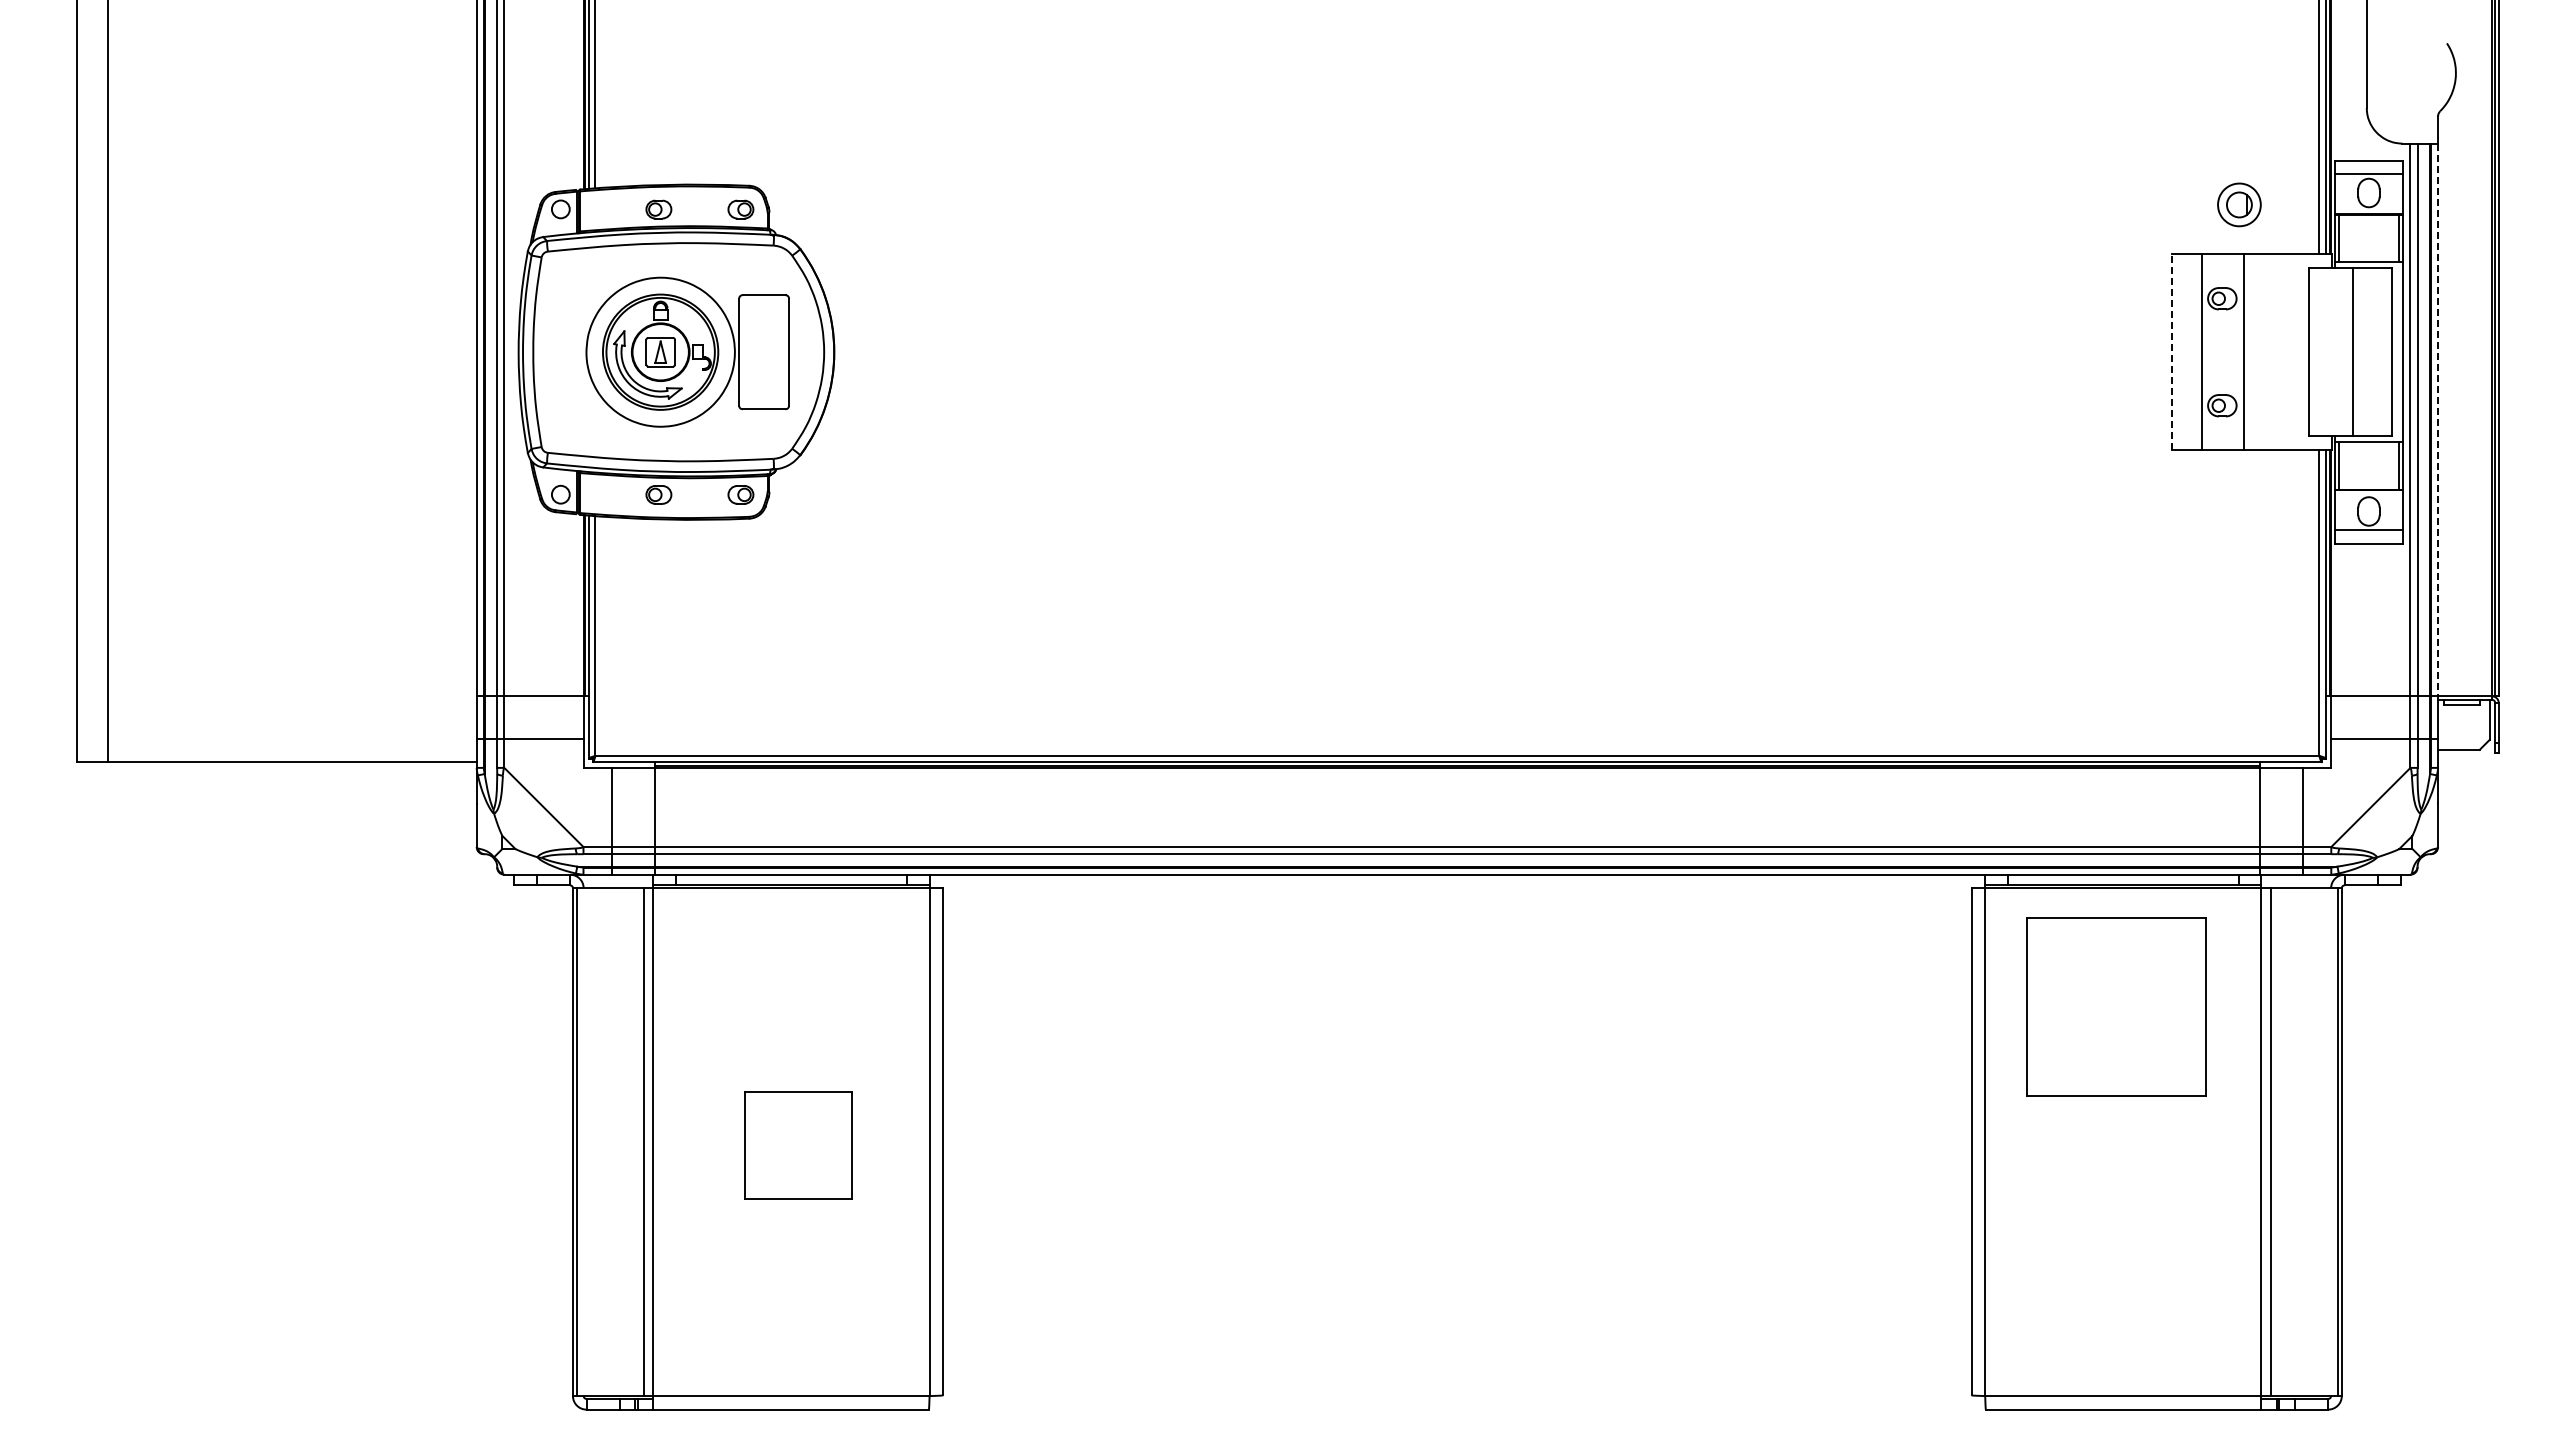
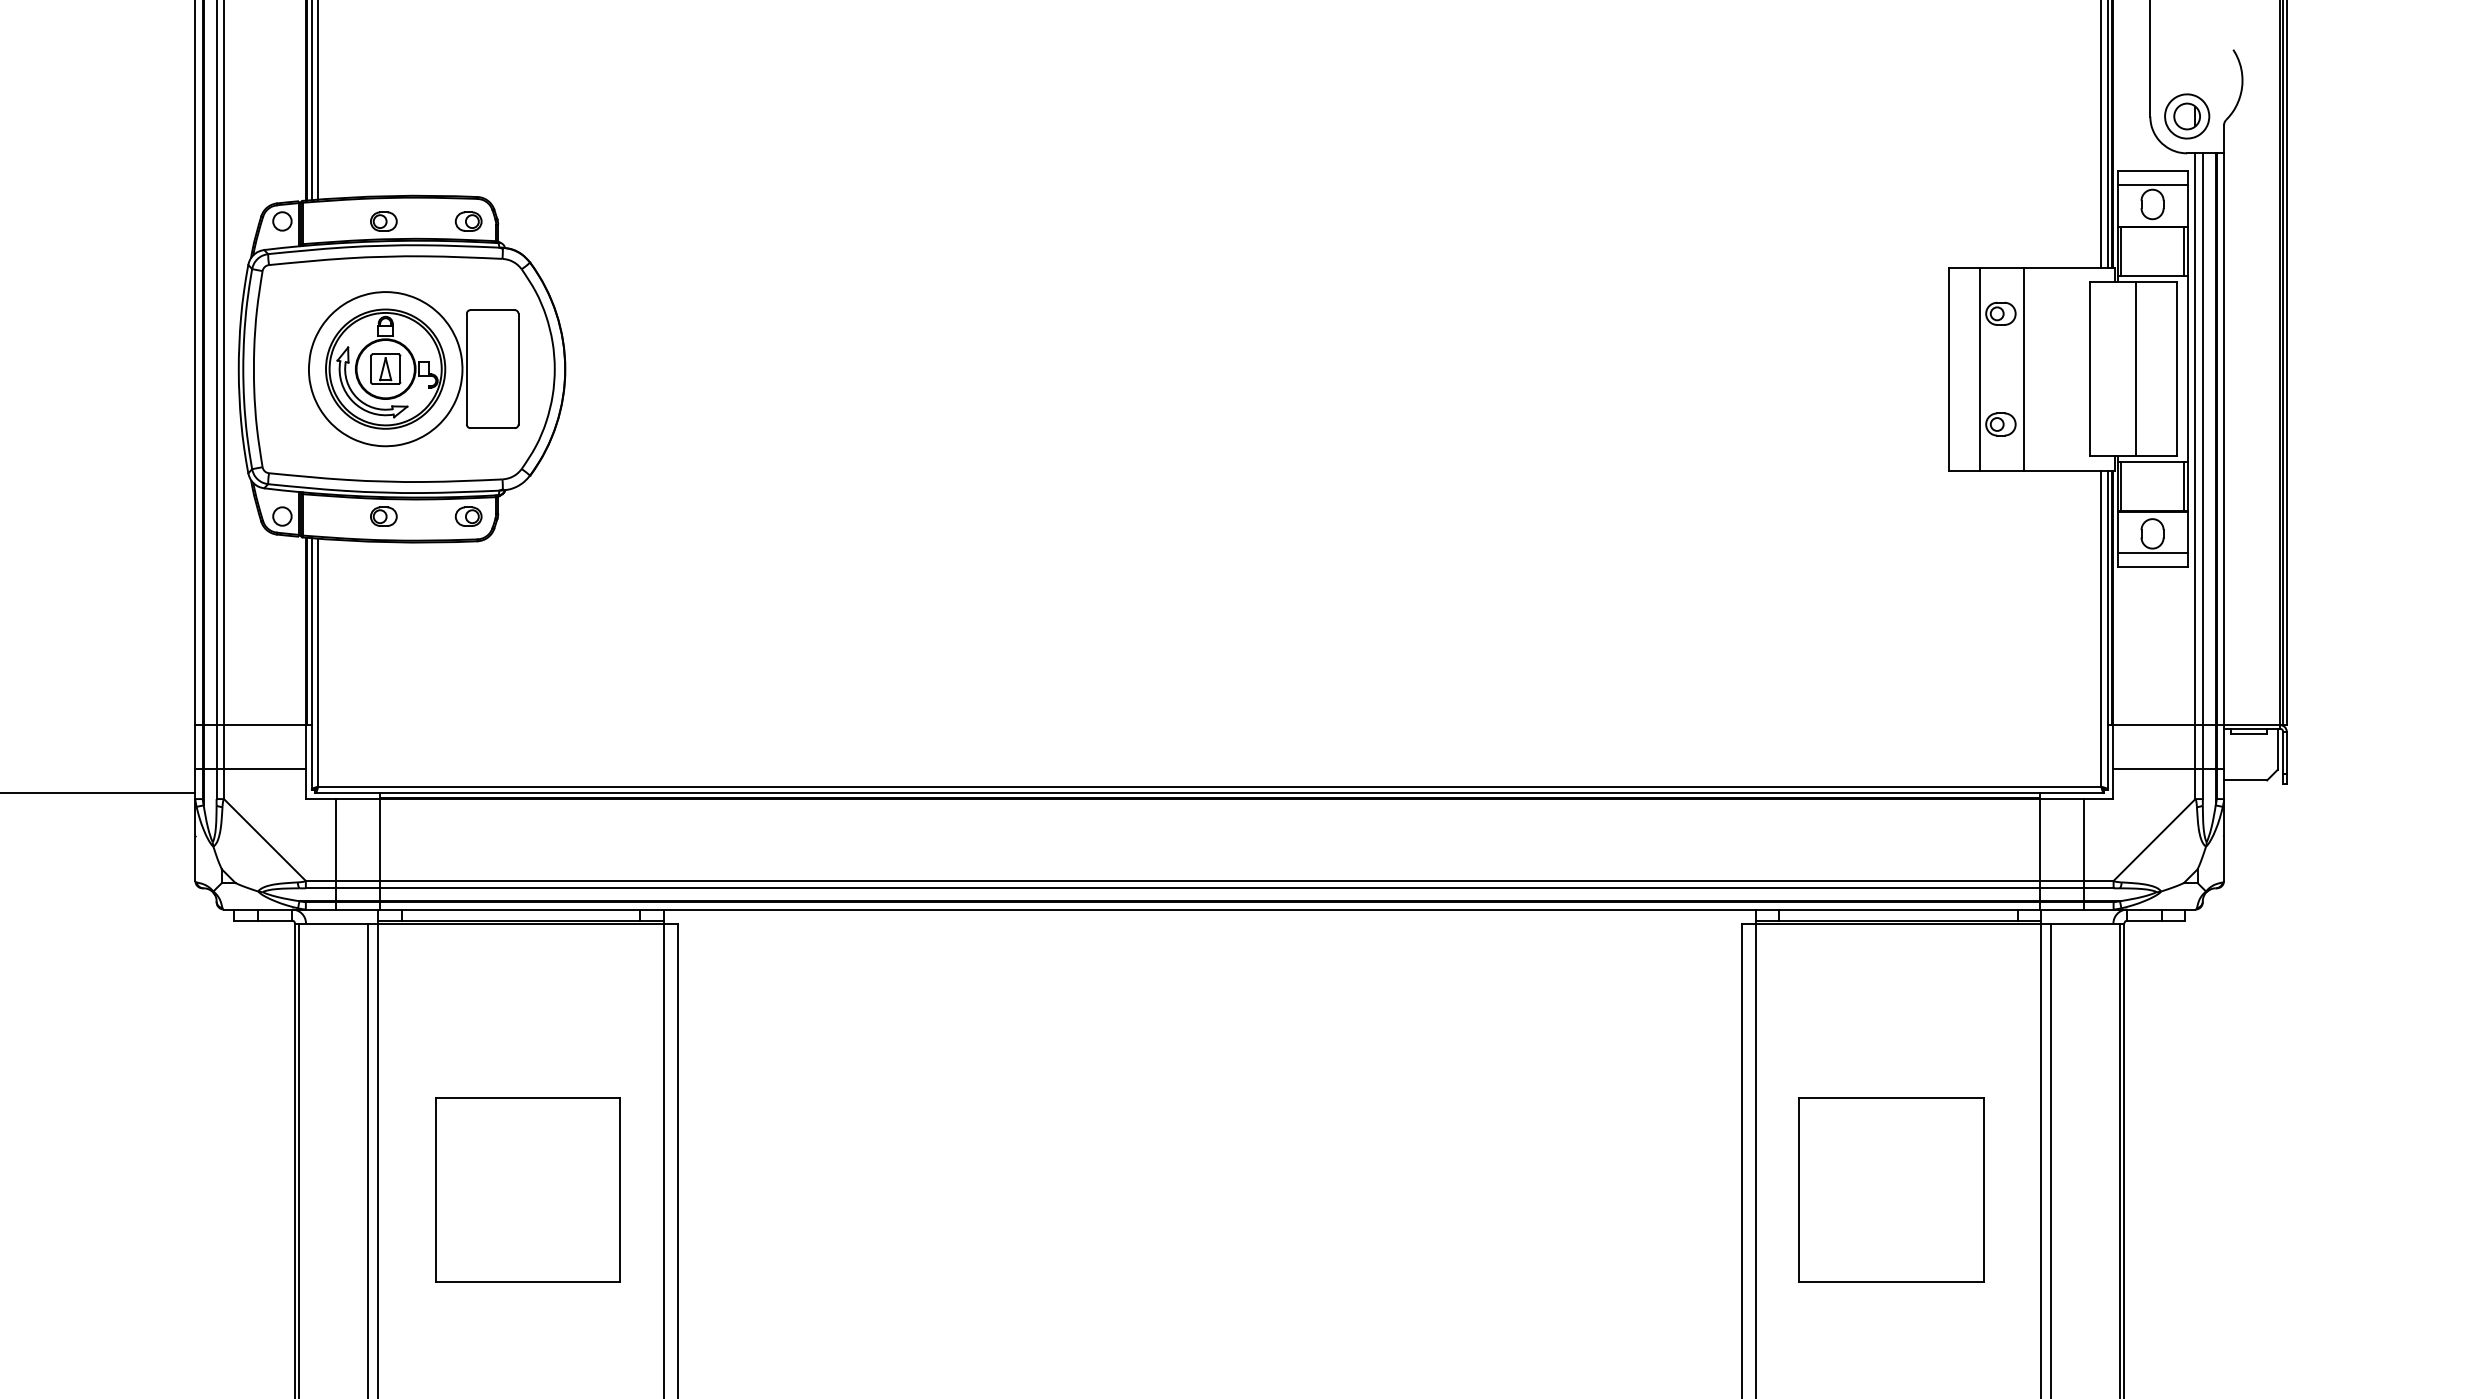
part: (2239, 204) -> (2187, 116), moved
line: (2172, 351) -> (1949, 368), dashed -> solid
line: (2438, 420) -> (2224, 439), dashed -> solid
part: (2116, 1006) -> (1891, 1189), moved
part: (797, 1145) -> (527, 1189), size x1.67

